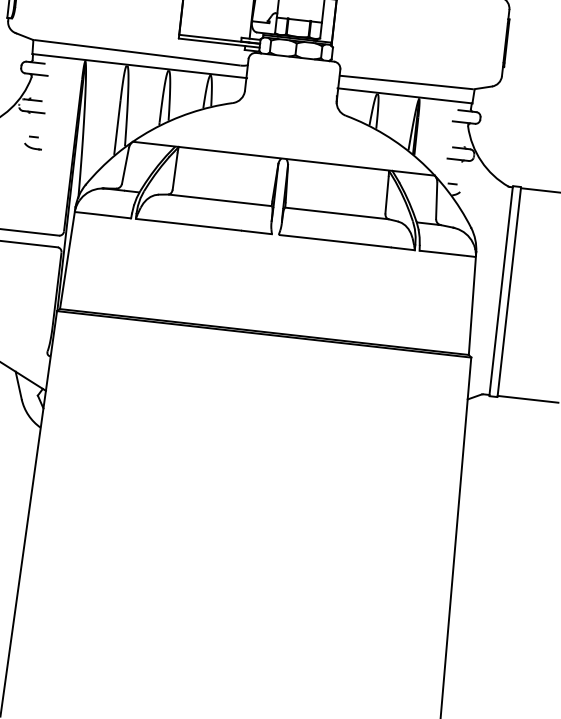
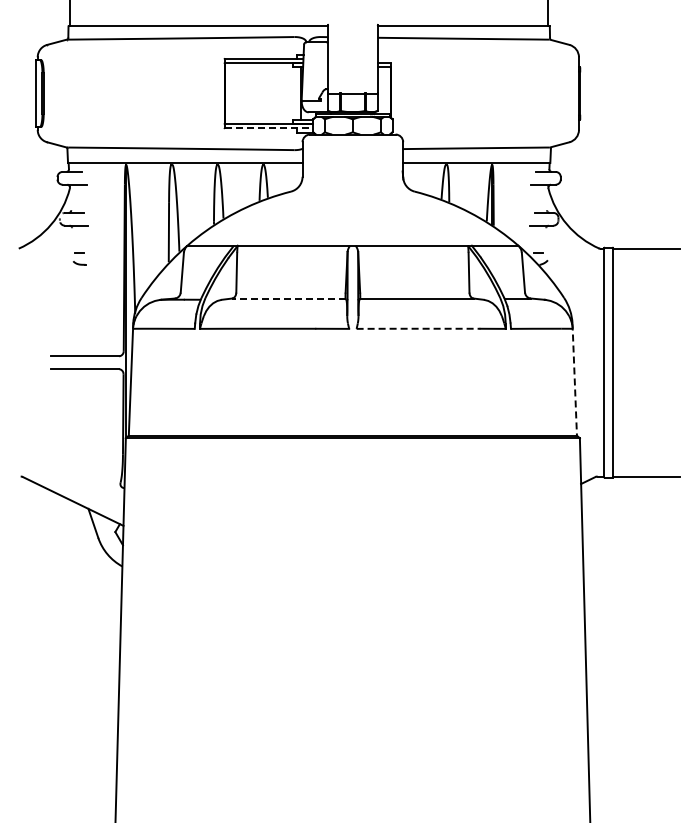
line: (219, 43) -> (269, 128), solid -> dashed
part: (32, 146) -> (79, 263), size x0.7
line: (219, 200) -> (288, 298), solid -> dashed
line: (335, 240) -> (418, 328), solid -> dashed
line: (472, 304) -> (574, 380), solid -> dashed

